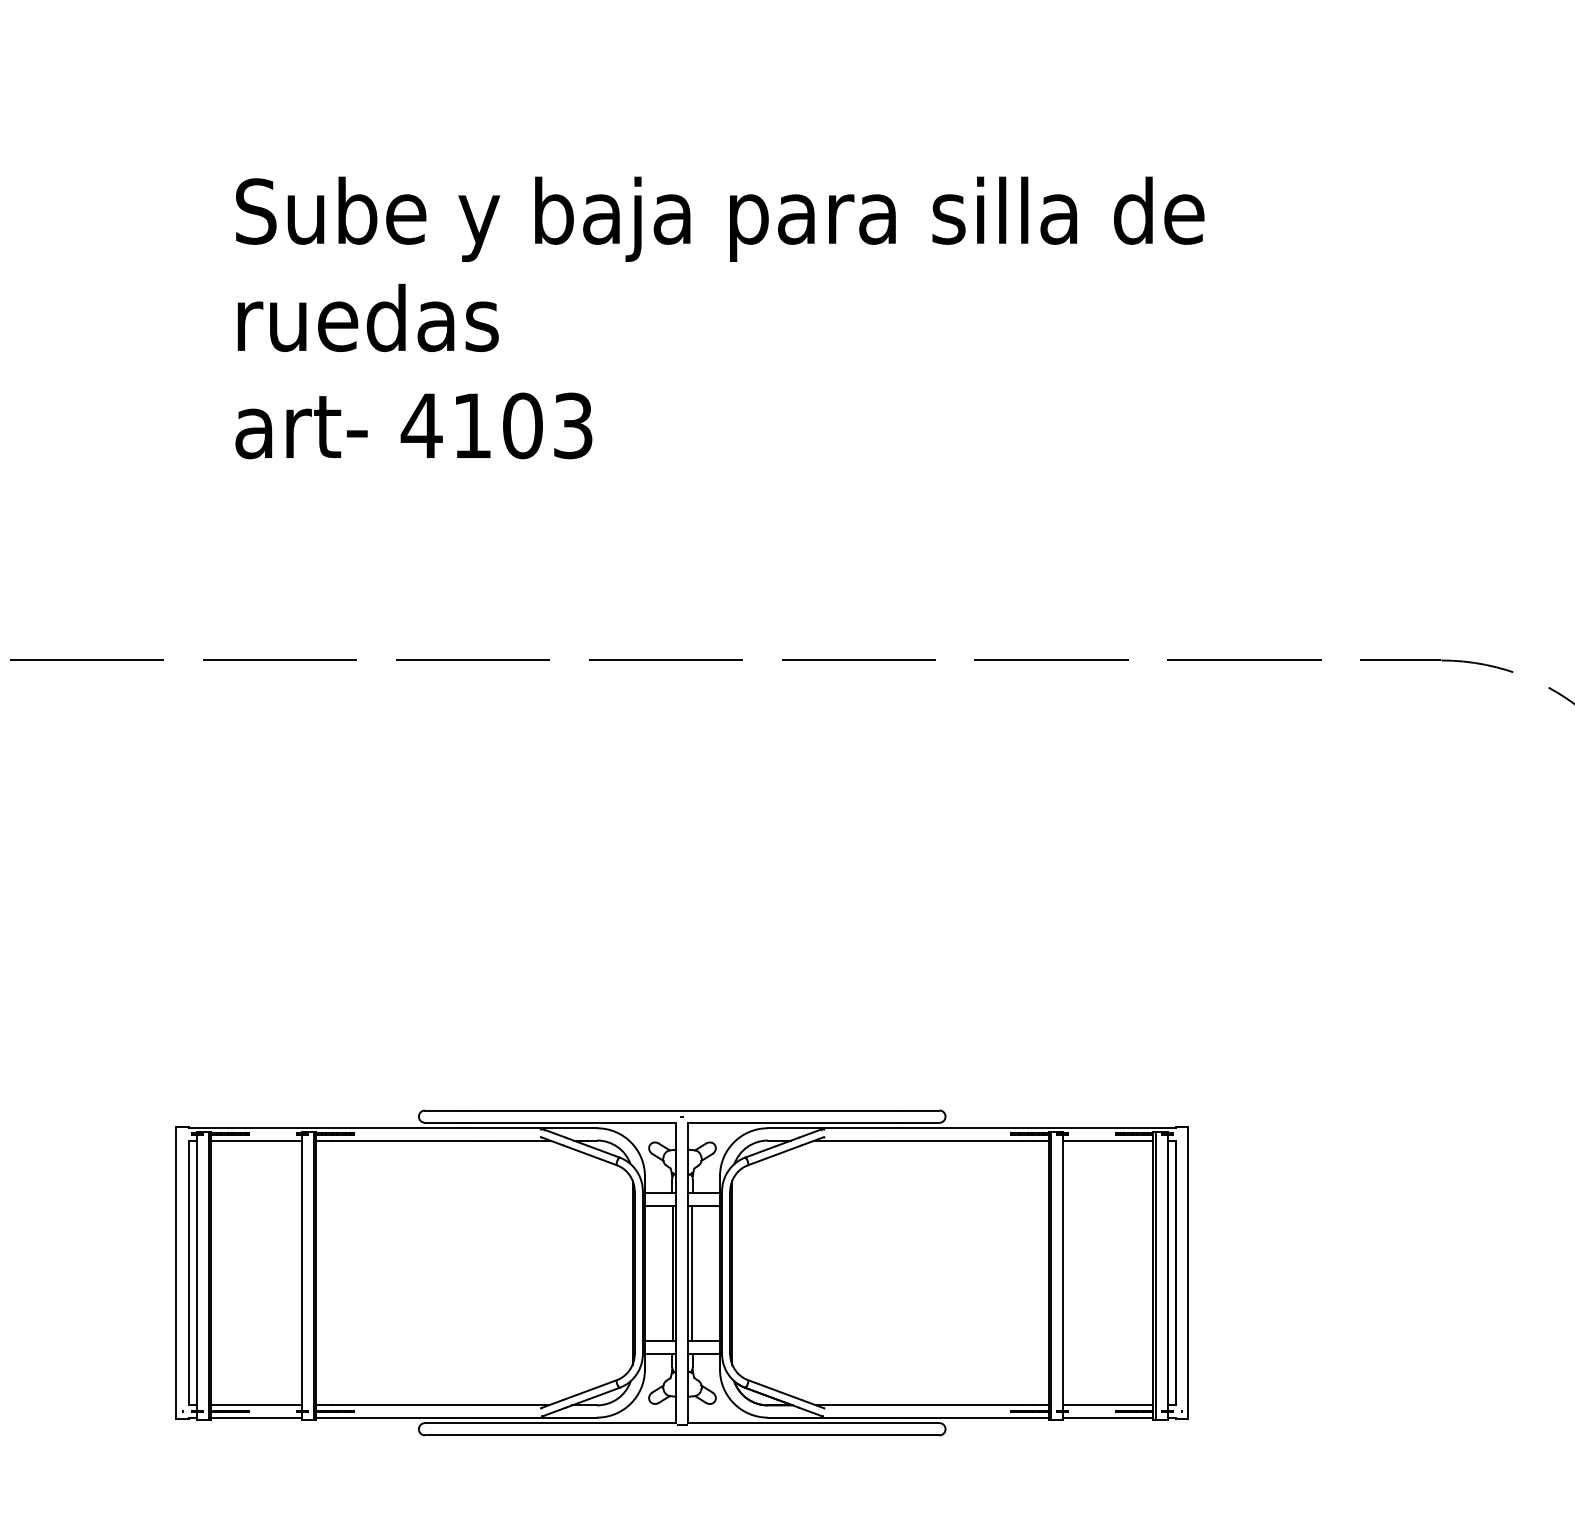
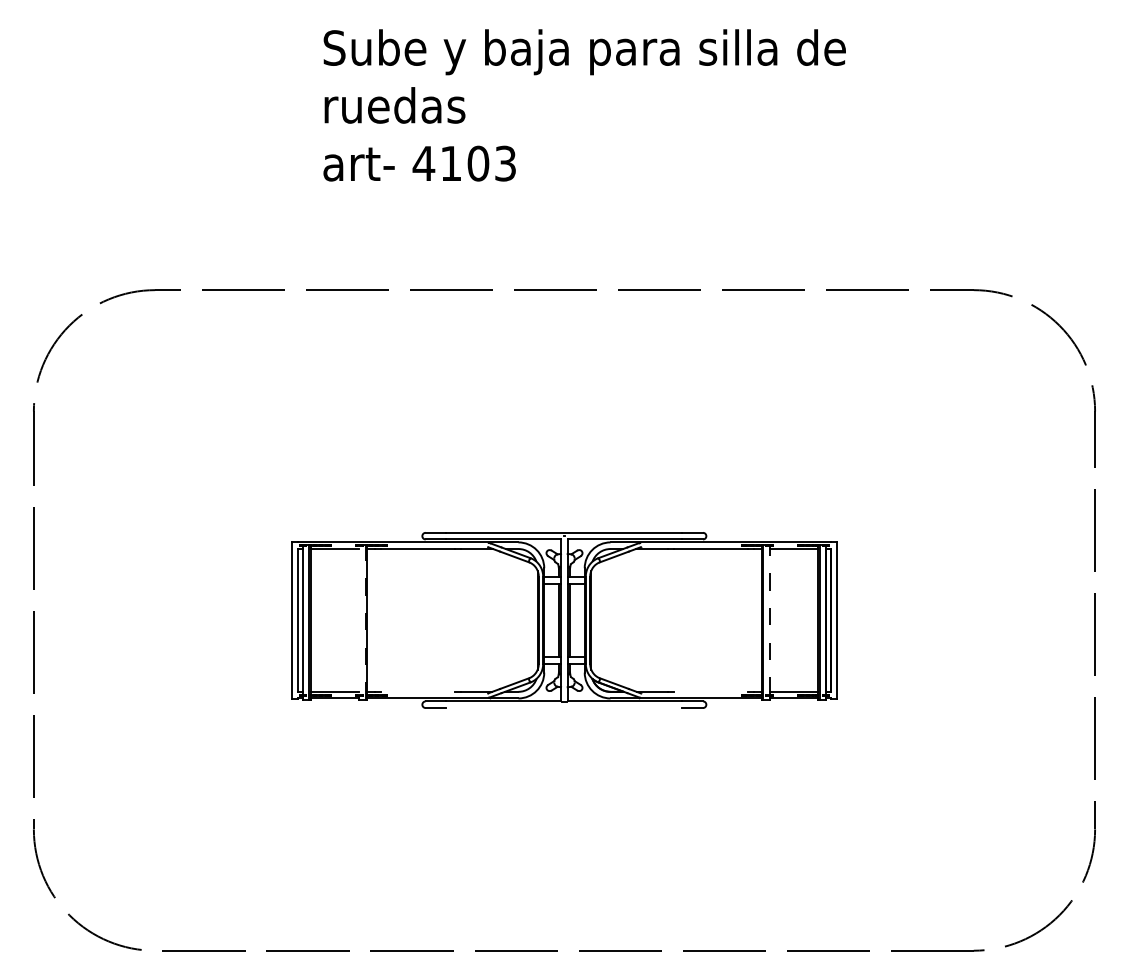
line: (302, 1271) -> (359, 619), removed
line: (1062, 1271) -> (769, 619), solid -> dashed
line: (313, 1276) -> (365, 622), solid -> dashed
line: (409, 1404) -> (417, 691), removed
line: (953, 1404) -> (710, 691), removed
line: (682, 1436) -> (564, 708), removed

